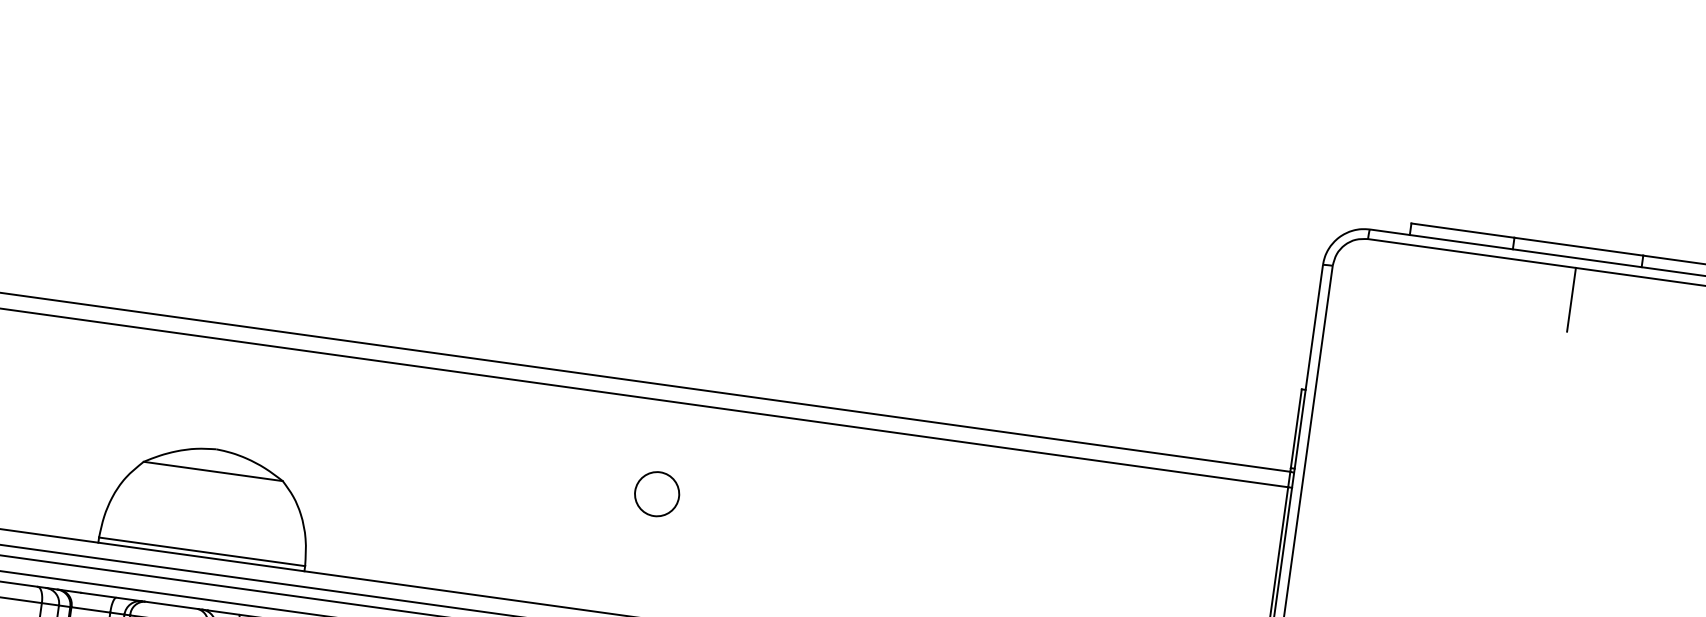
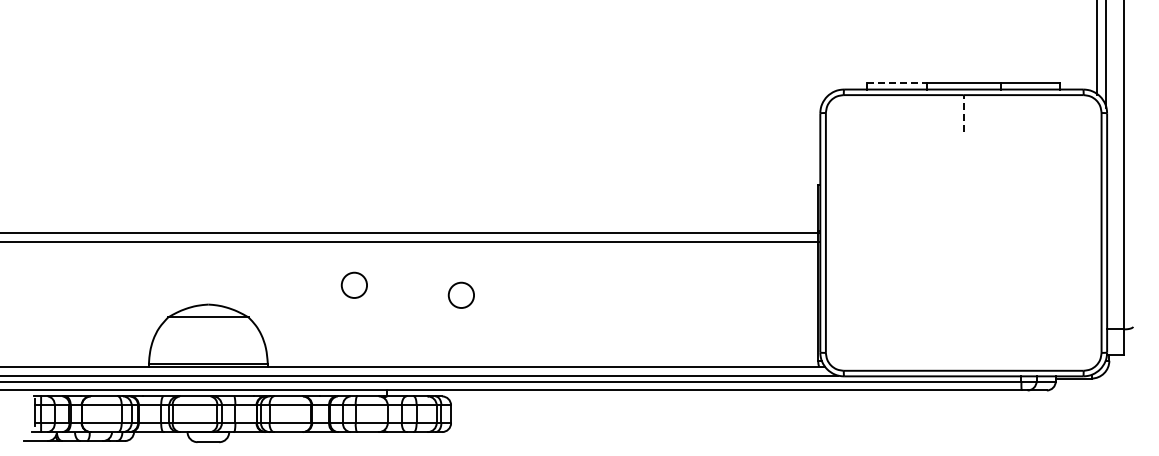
line: (1462, 229) -> (896, 82), solid -> dashed
line: (1571, 299) -> (963, 113), solid -> dashed
circle: (472, 449) -> (353, 284), added

